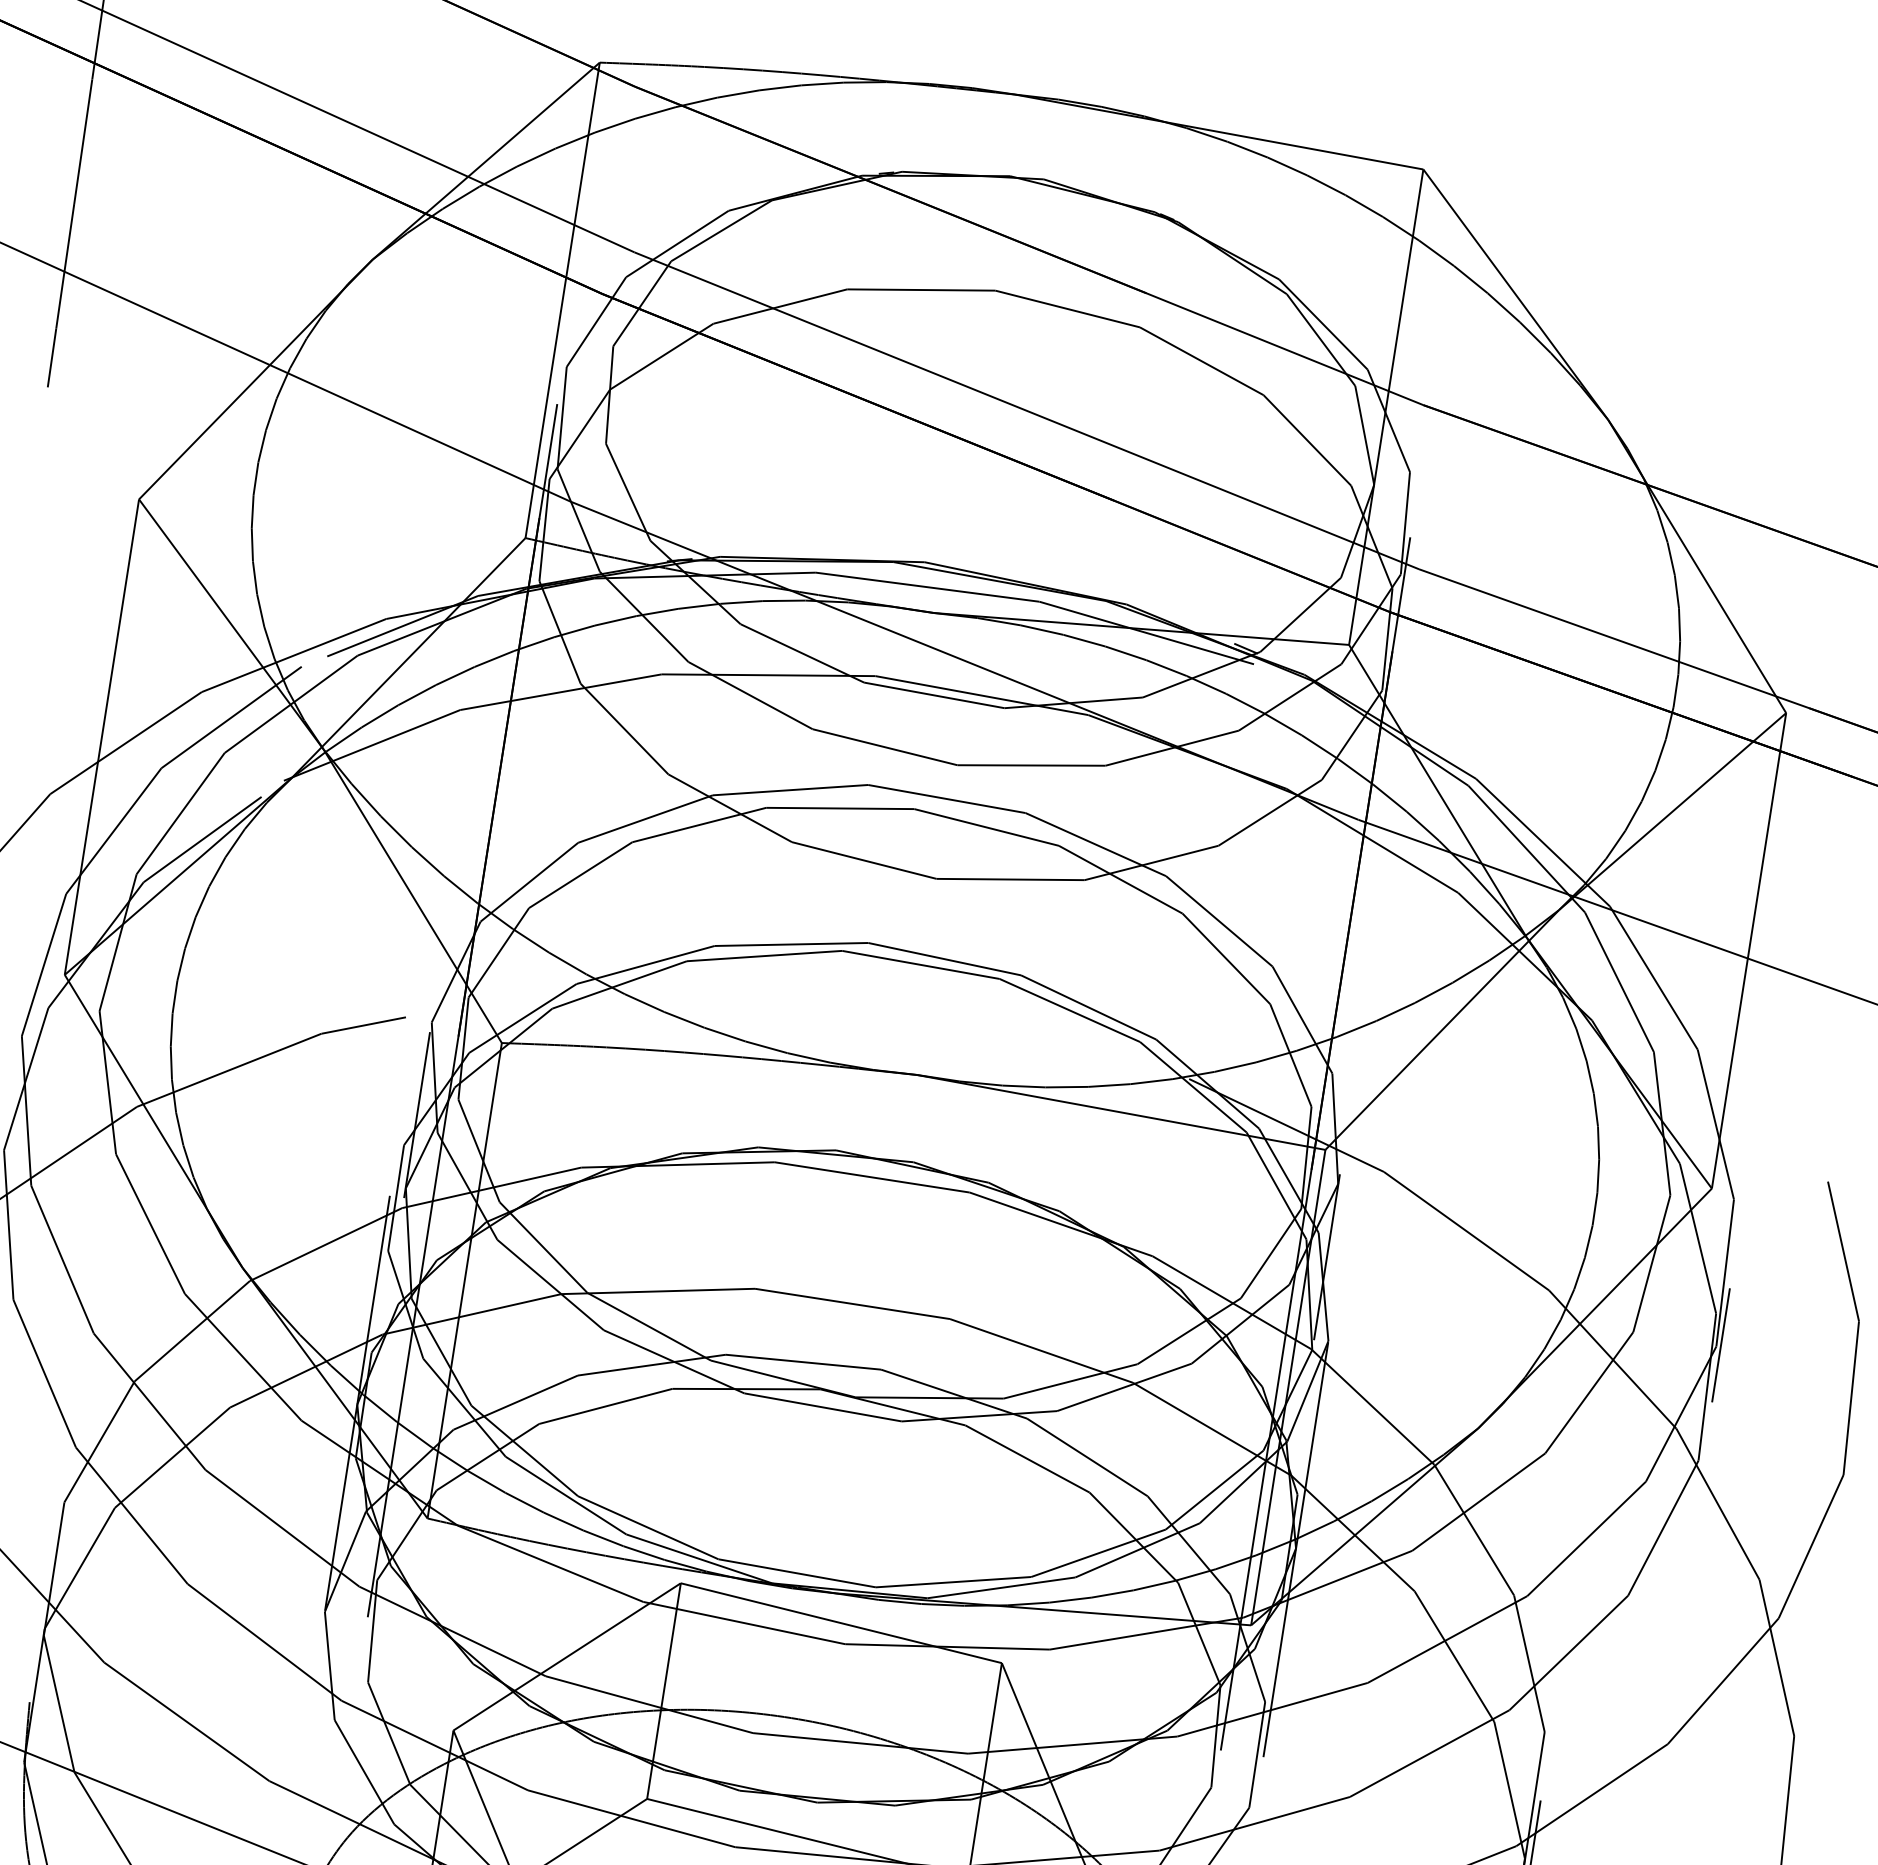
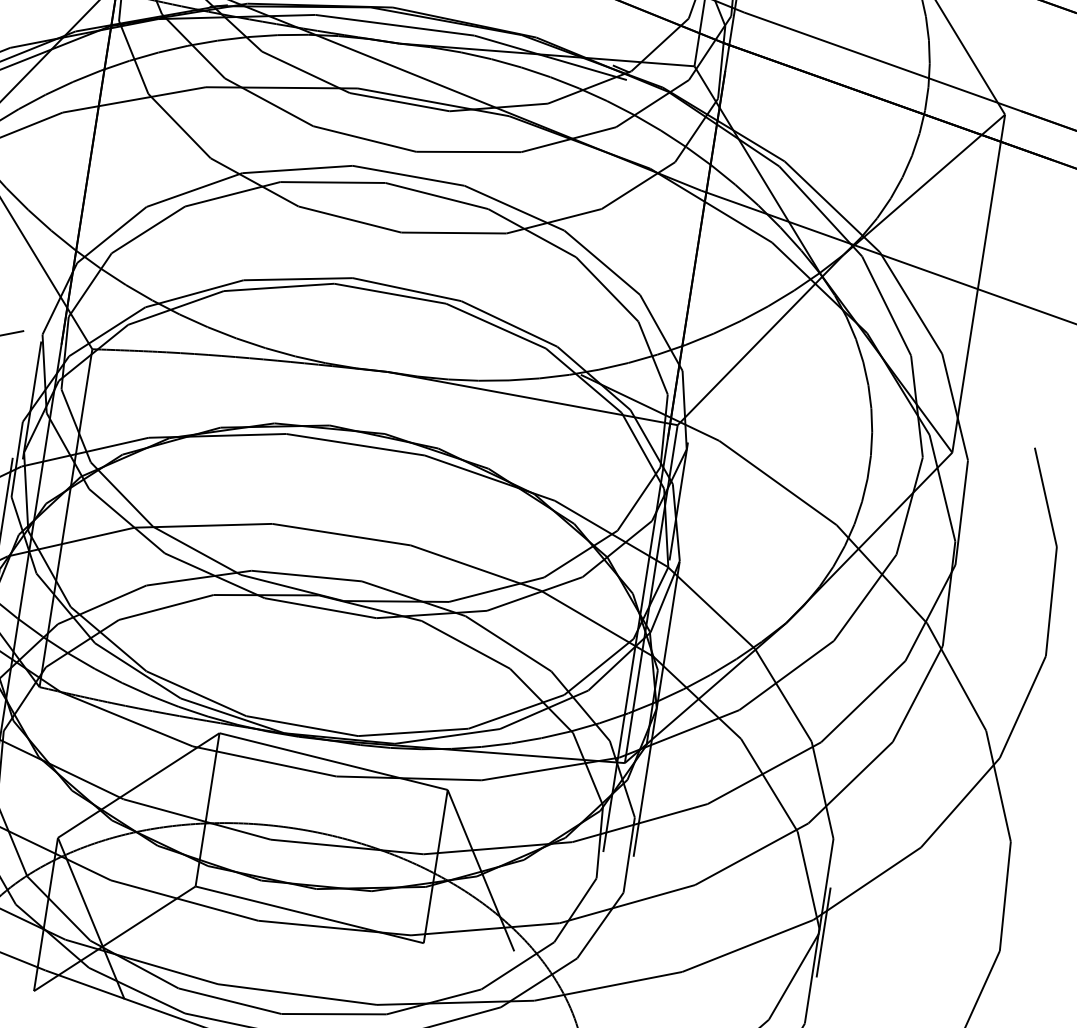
line: (1720, 1345) -> (958, 564), removed

